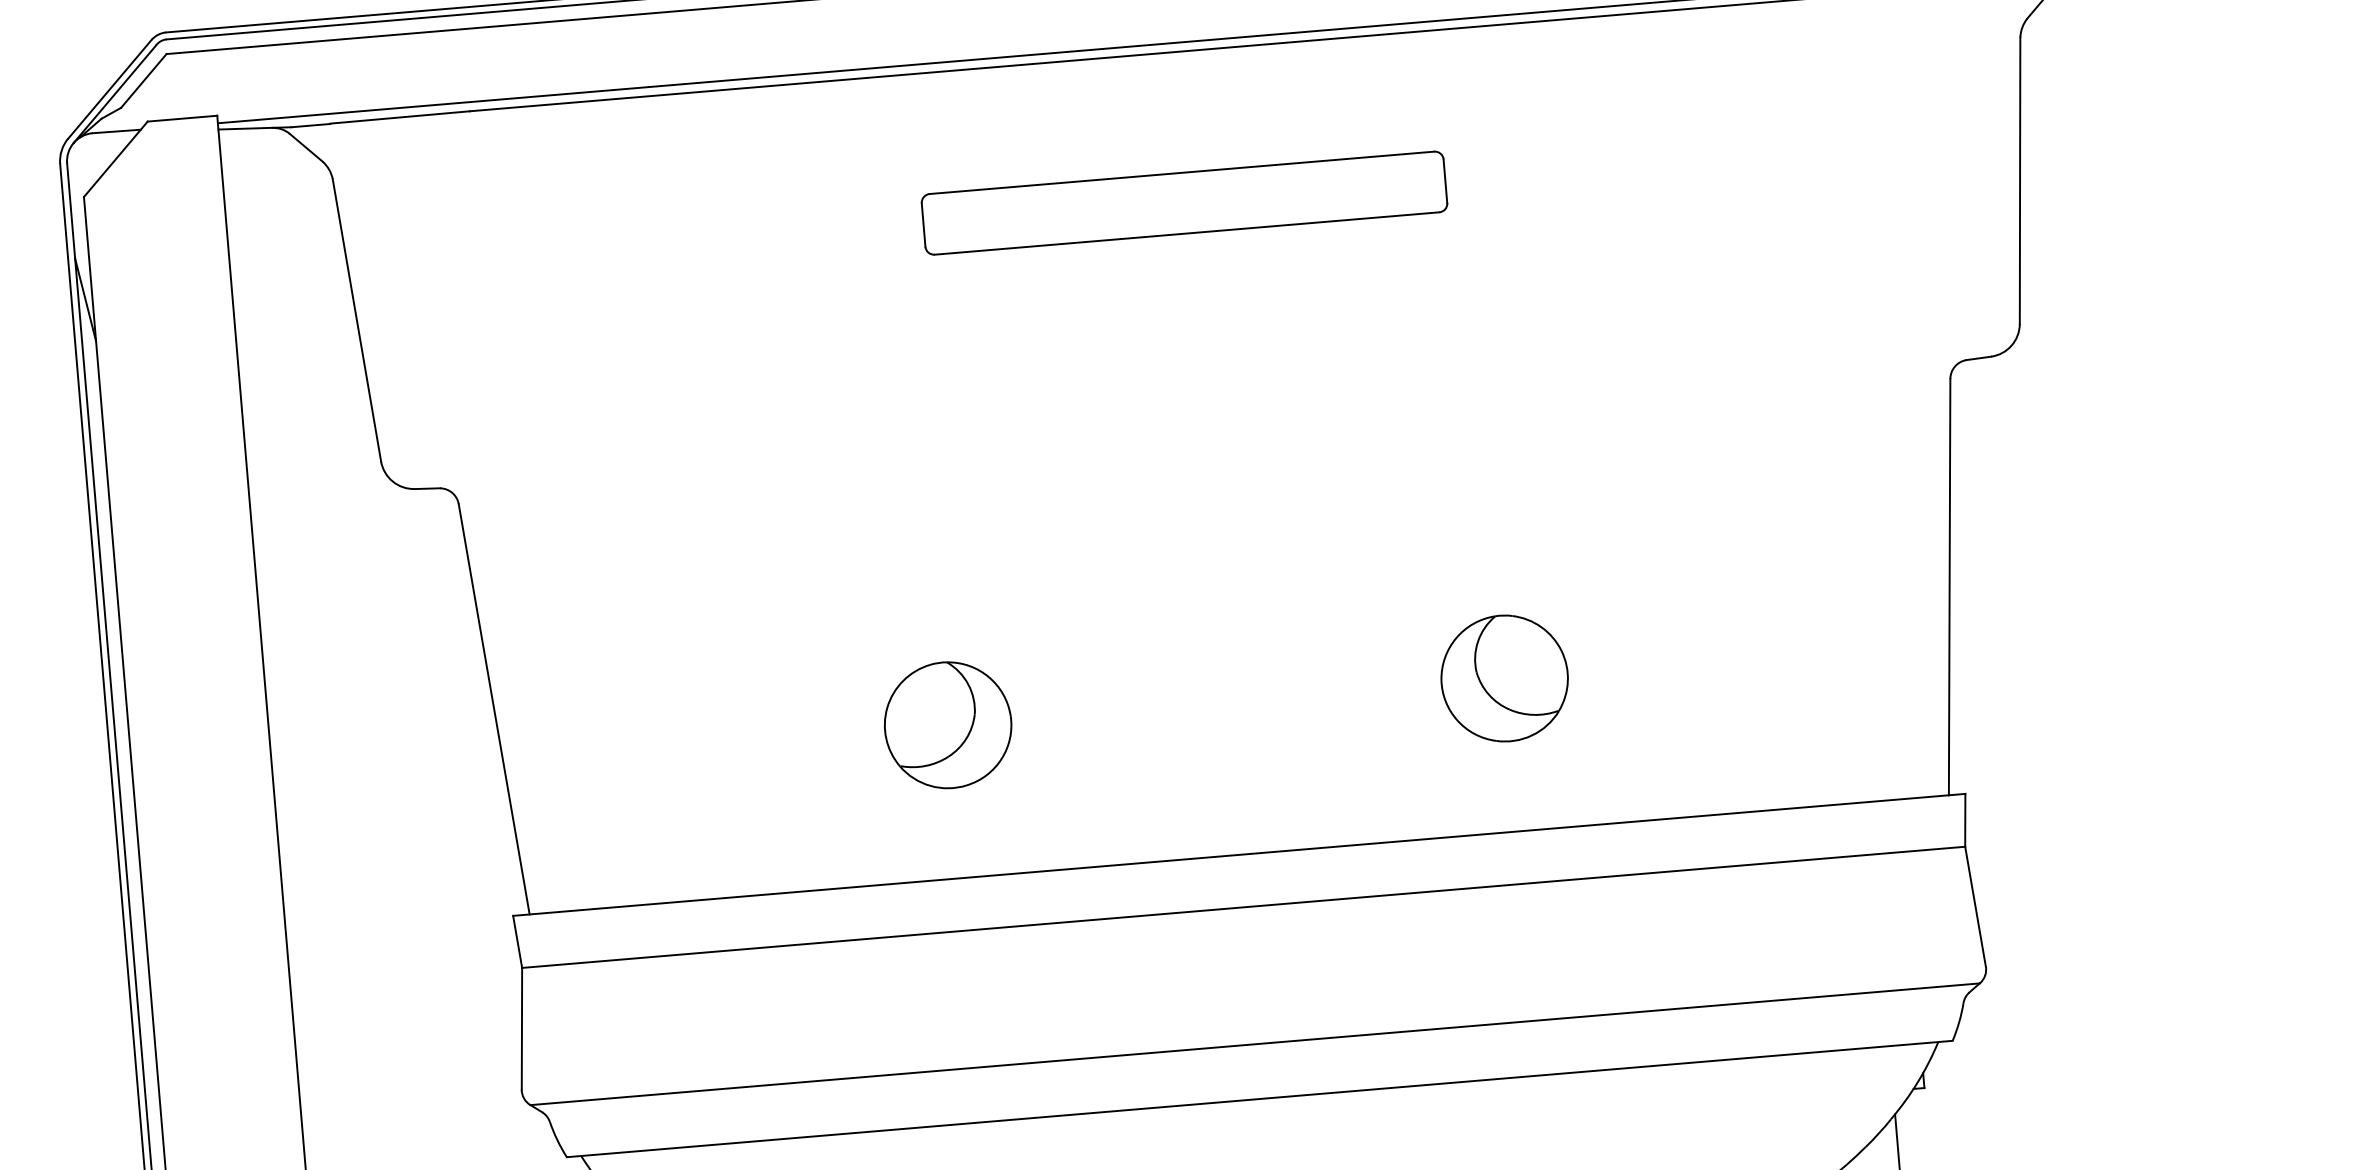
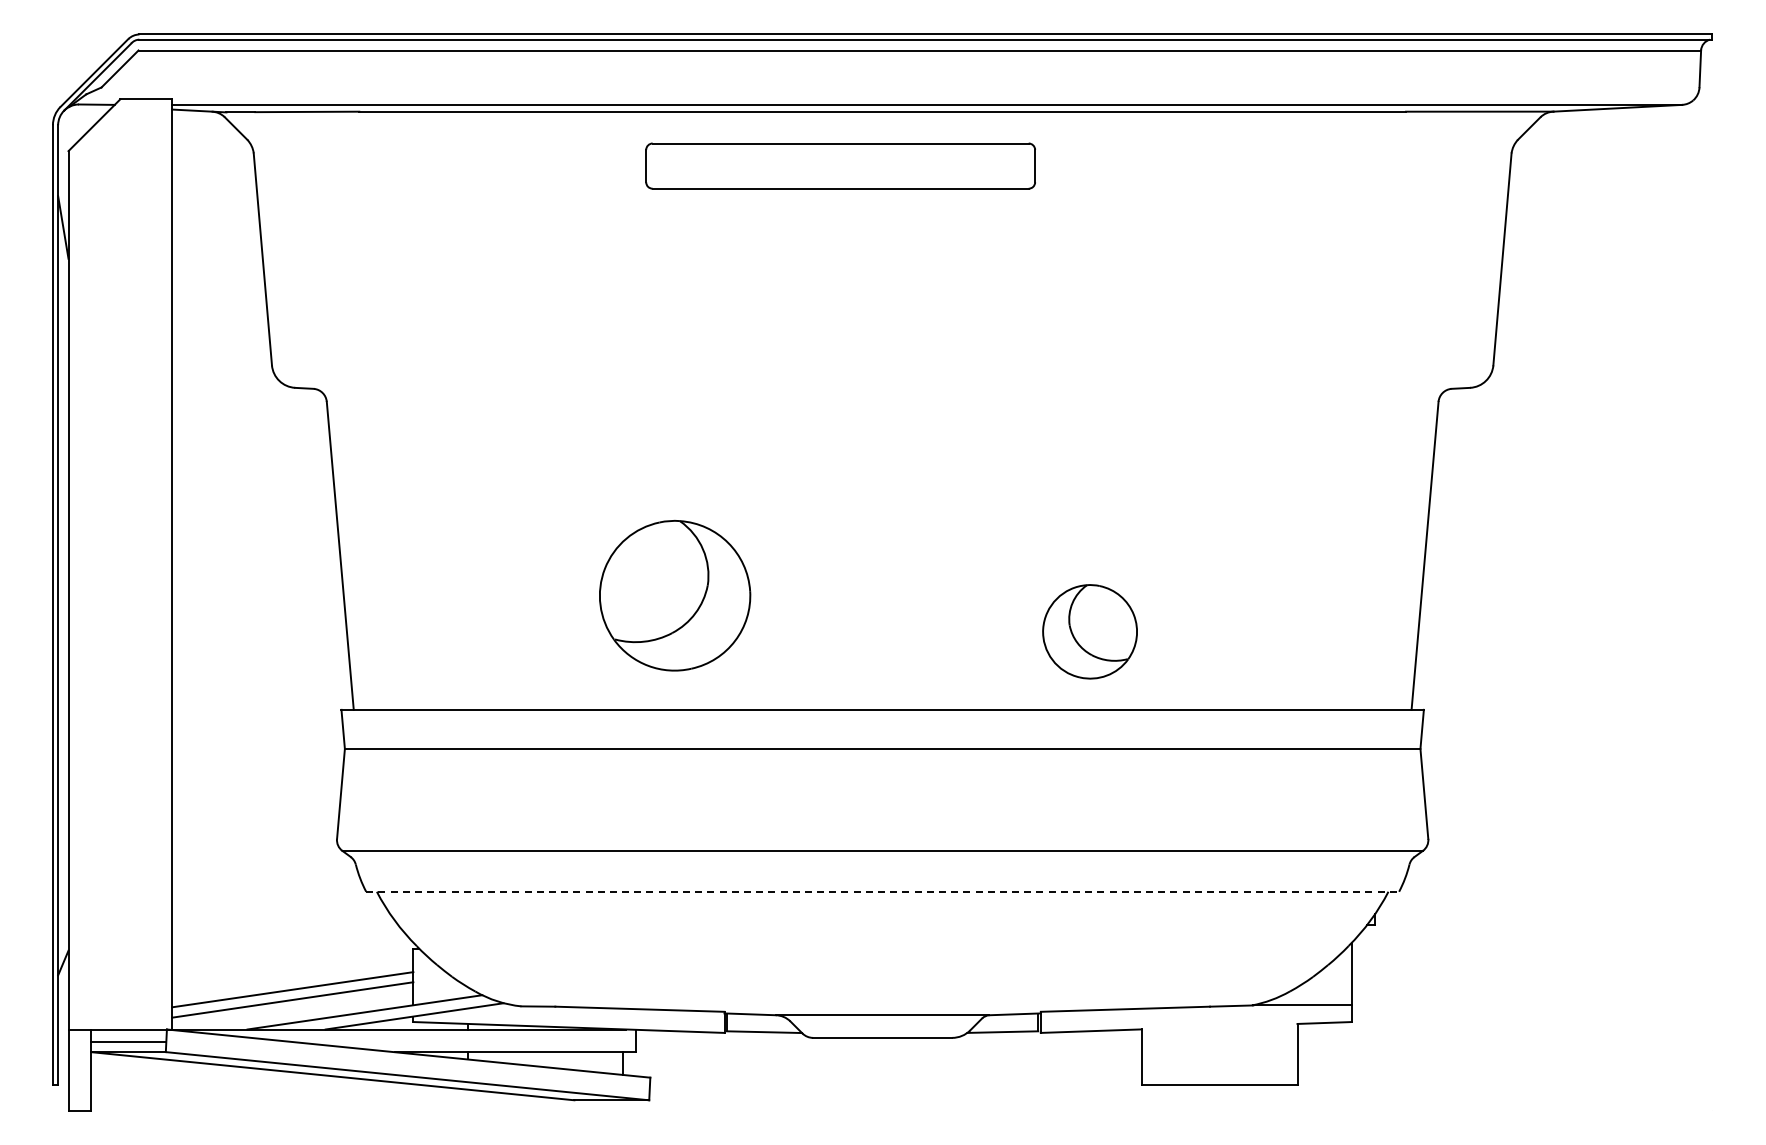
part: (1184, 202) -> (840, 165), moved
part: (1503, 678) -> (1089, 631), moved
part: (948, 724) -> (675, 595), size x1.6
line: (1260, 1098) -> (883, 891), solid -> dashed

